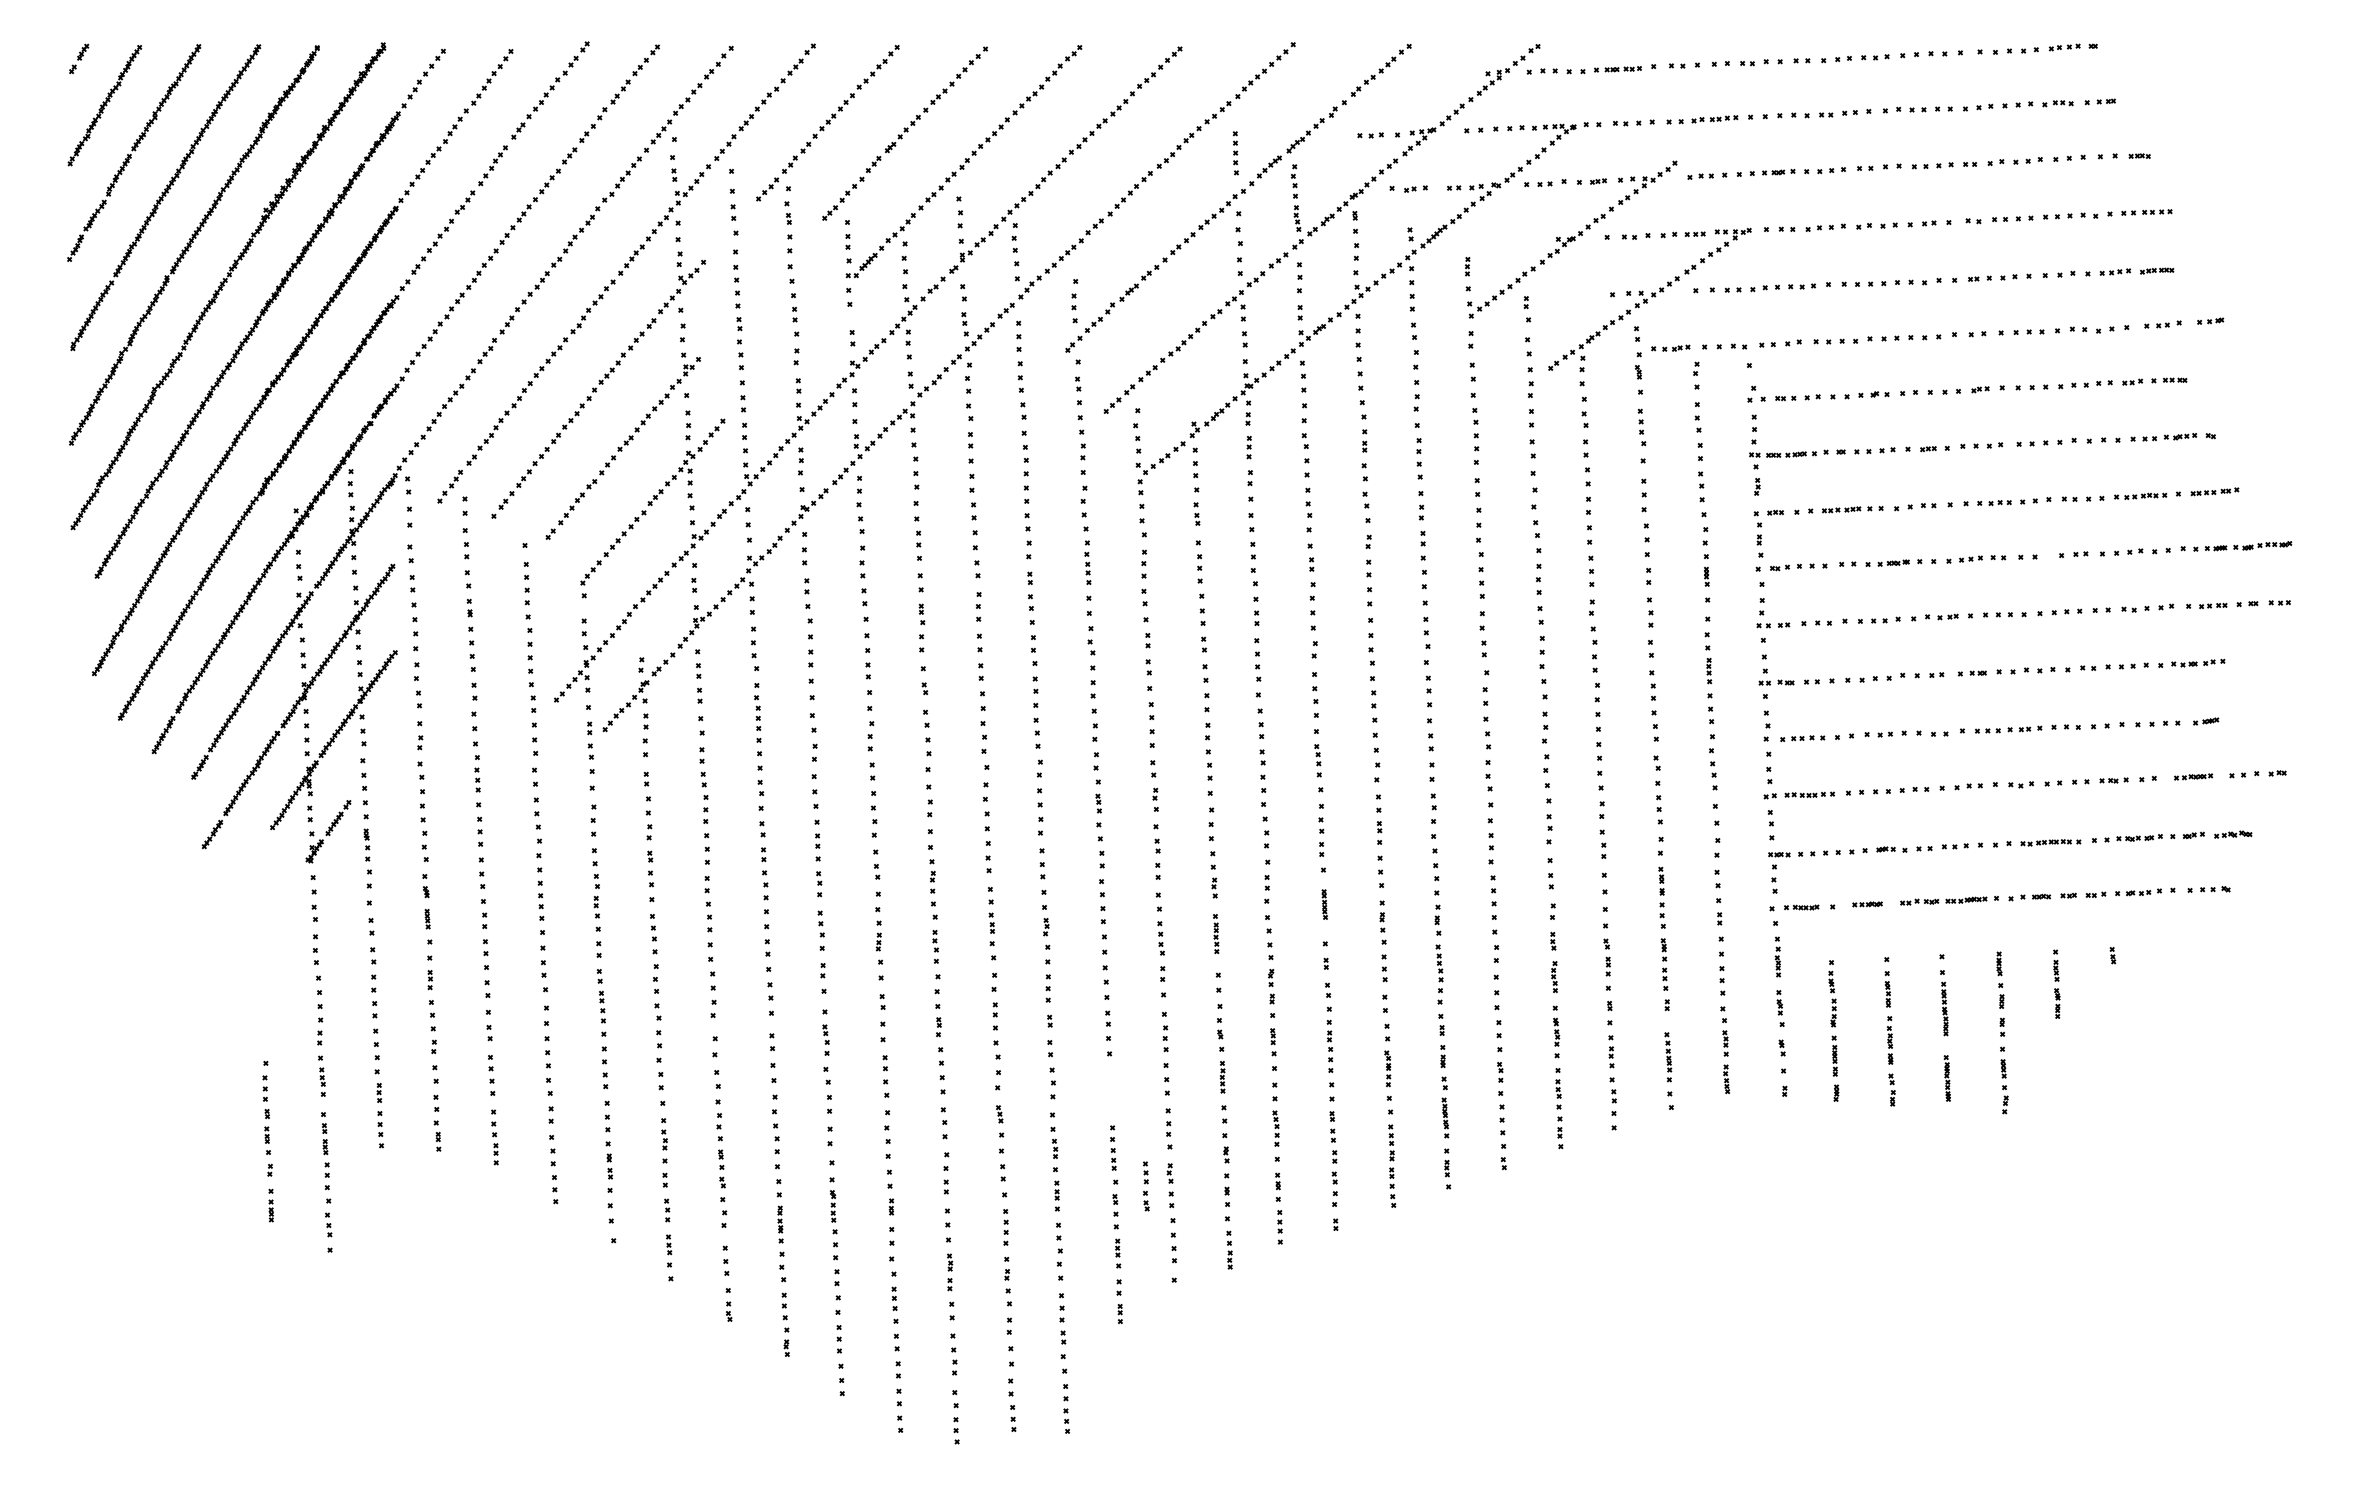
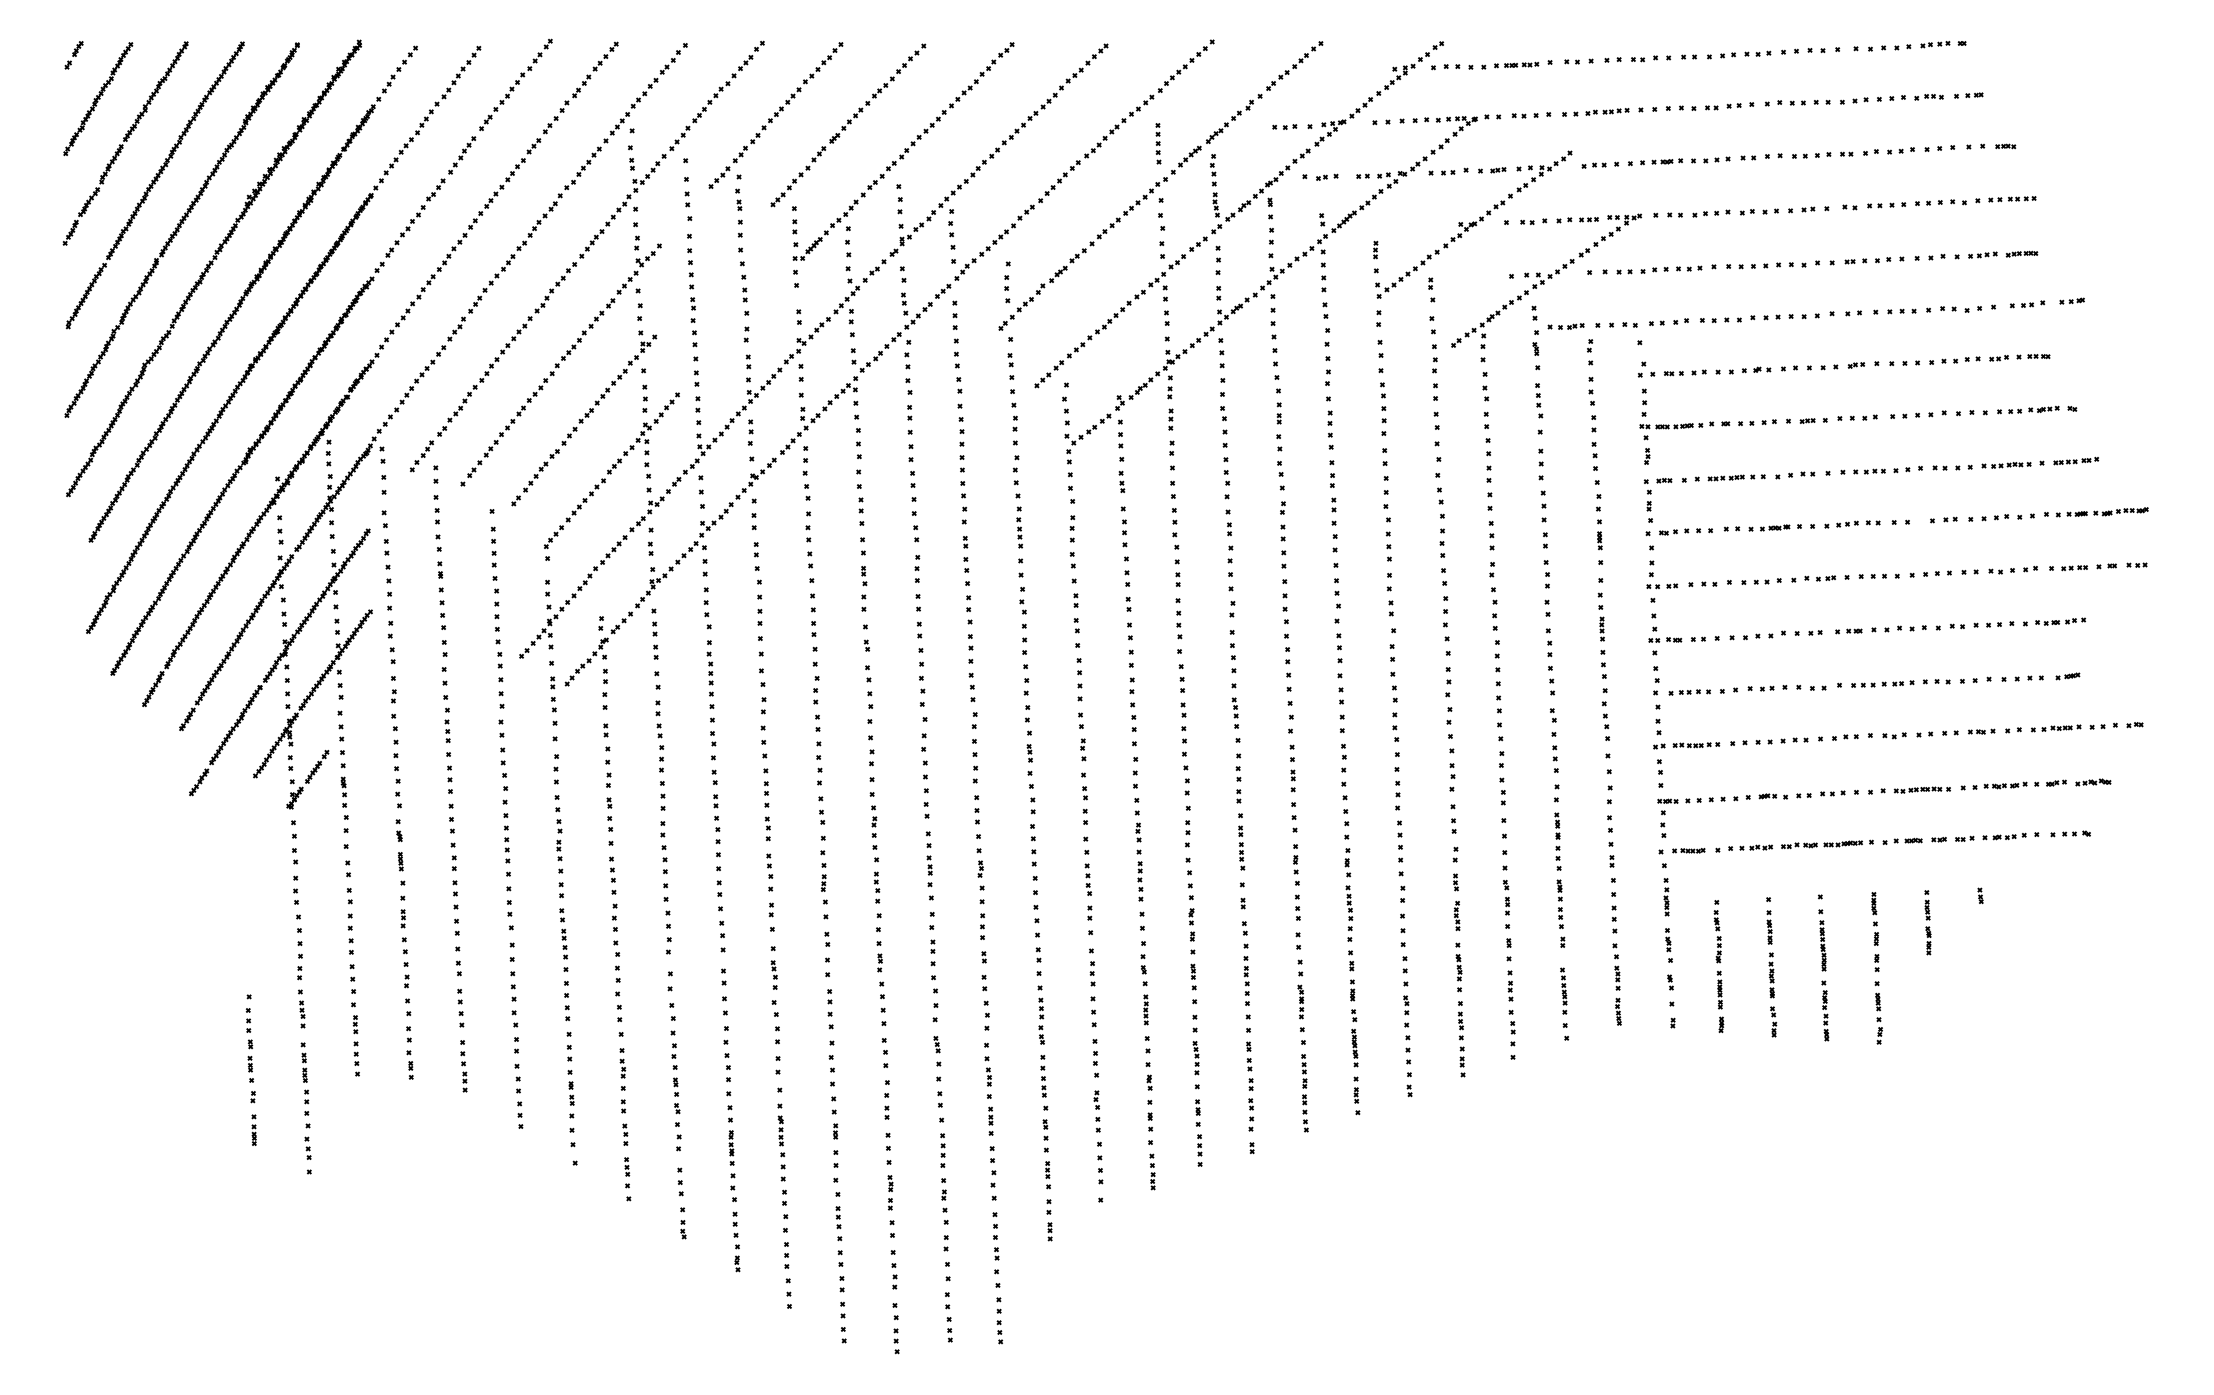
part: (2193, 776) -> (2056, 727), size x1.43
part: (1324, 904) -> (1241, 847), size x1.67
part: (1867, 904) -> (1750, 847), size x1.67
part: (1215, 933) -> (1139, 875), size x1.43
part: (1947, 1078) -> (1825, 1011), size x1.43
part: (1146, 1186) -> (1041, 1021), moved

